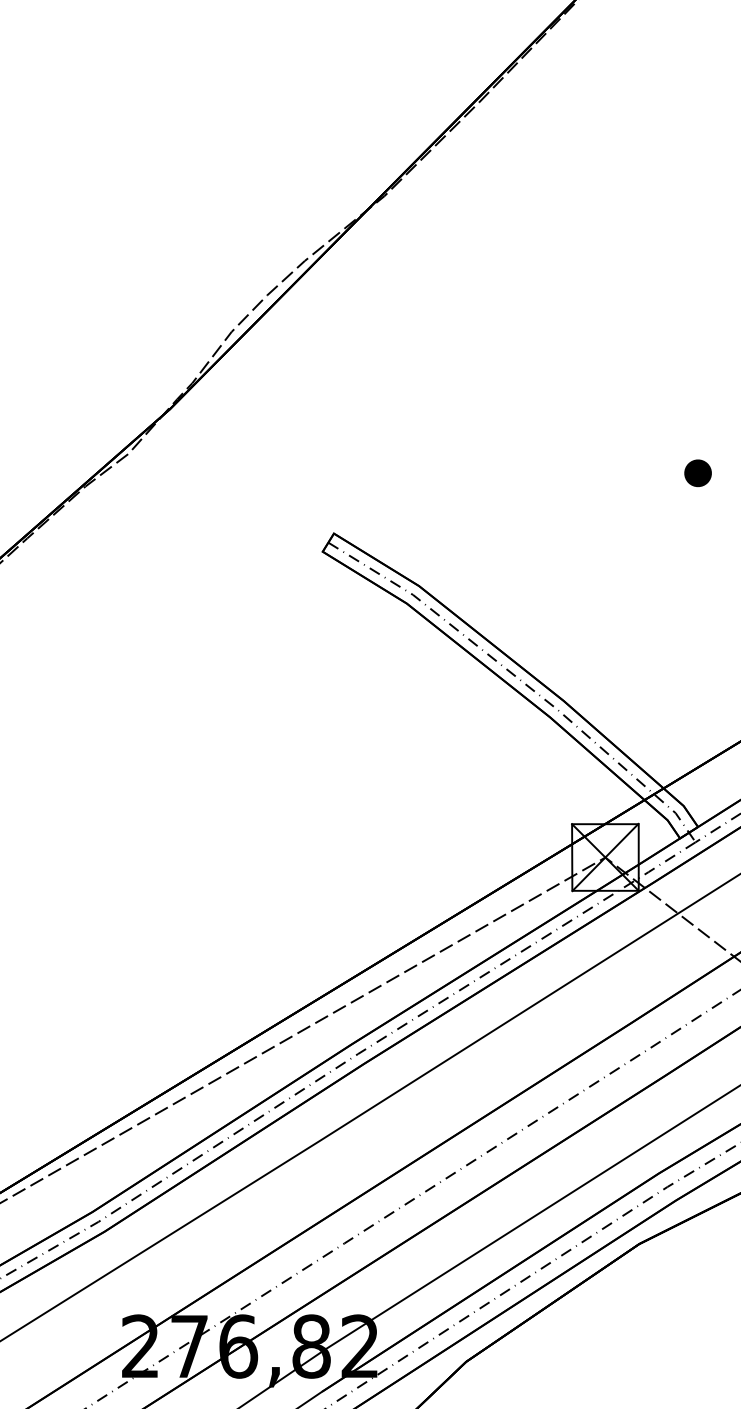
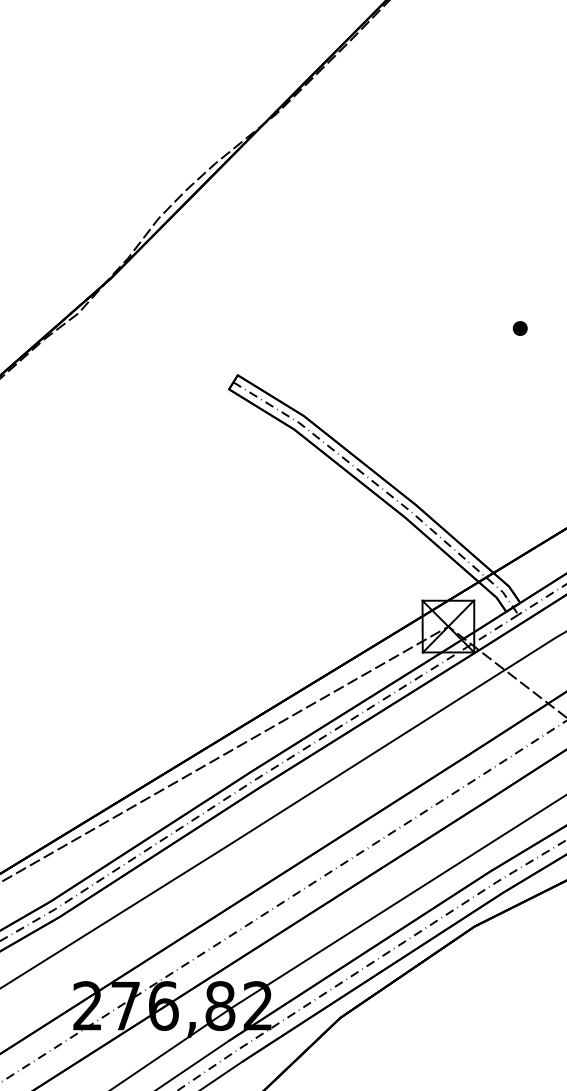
part: (697, 473) -> (519, 328), size x0.7

